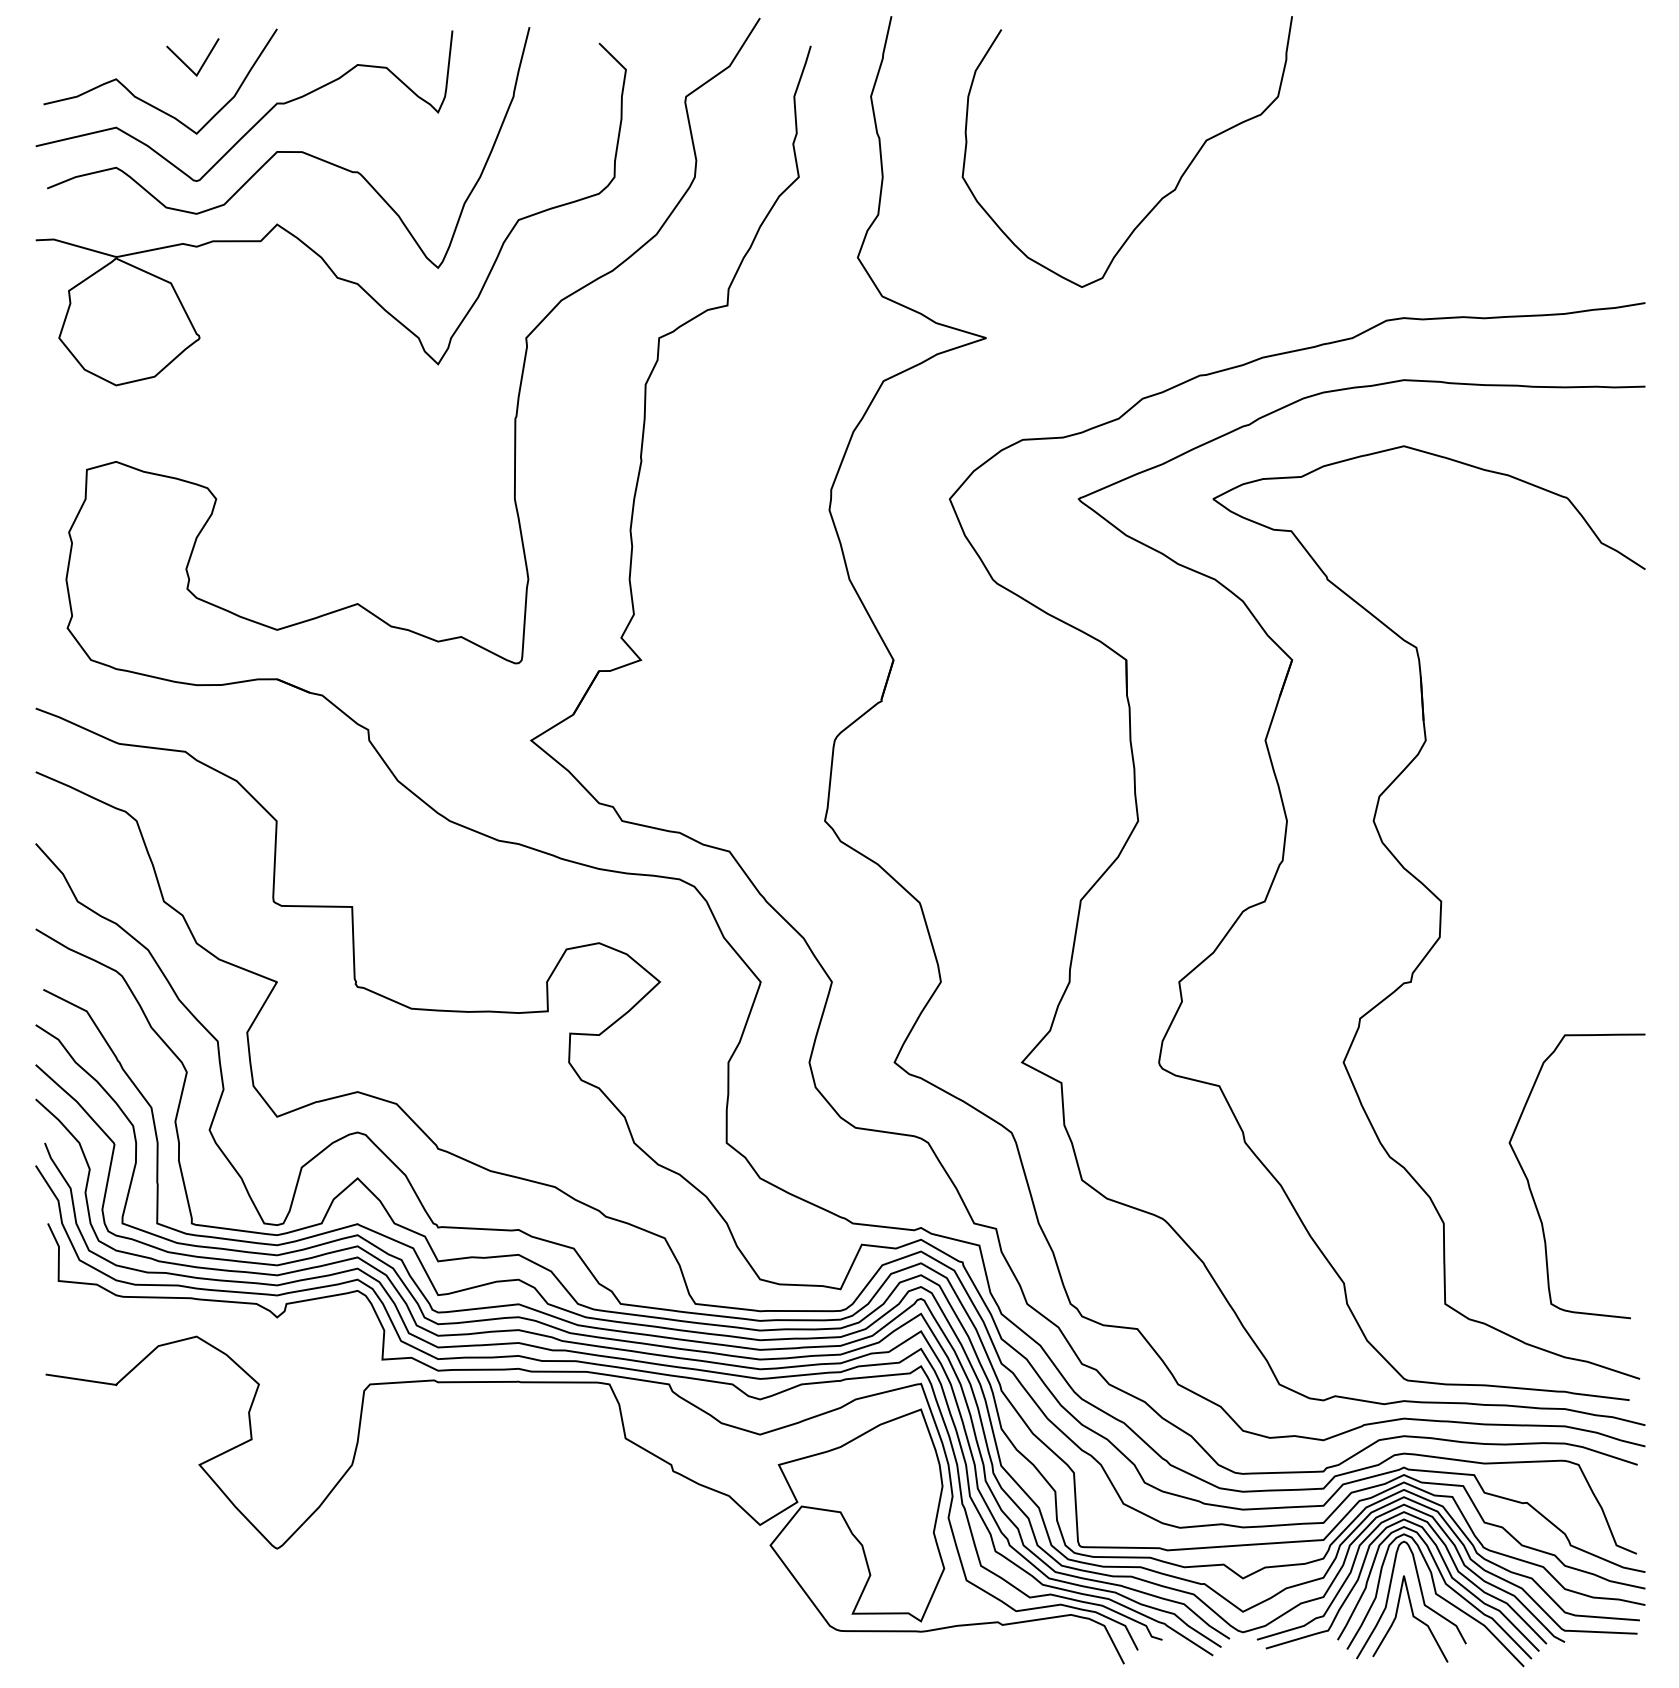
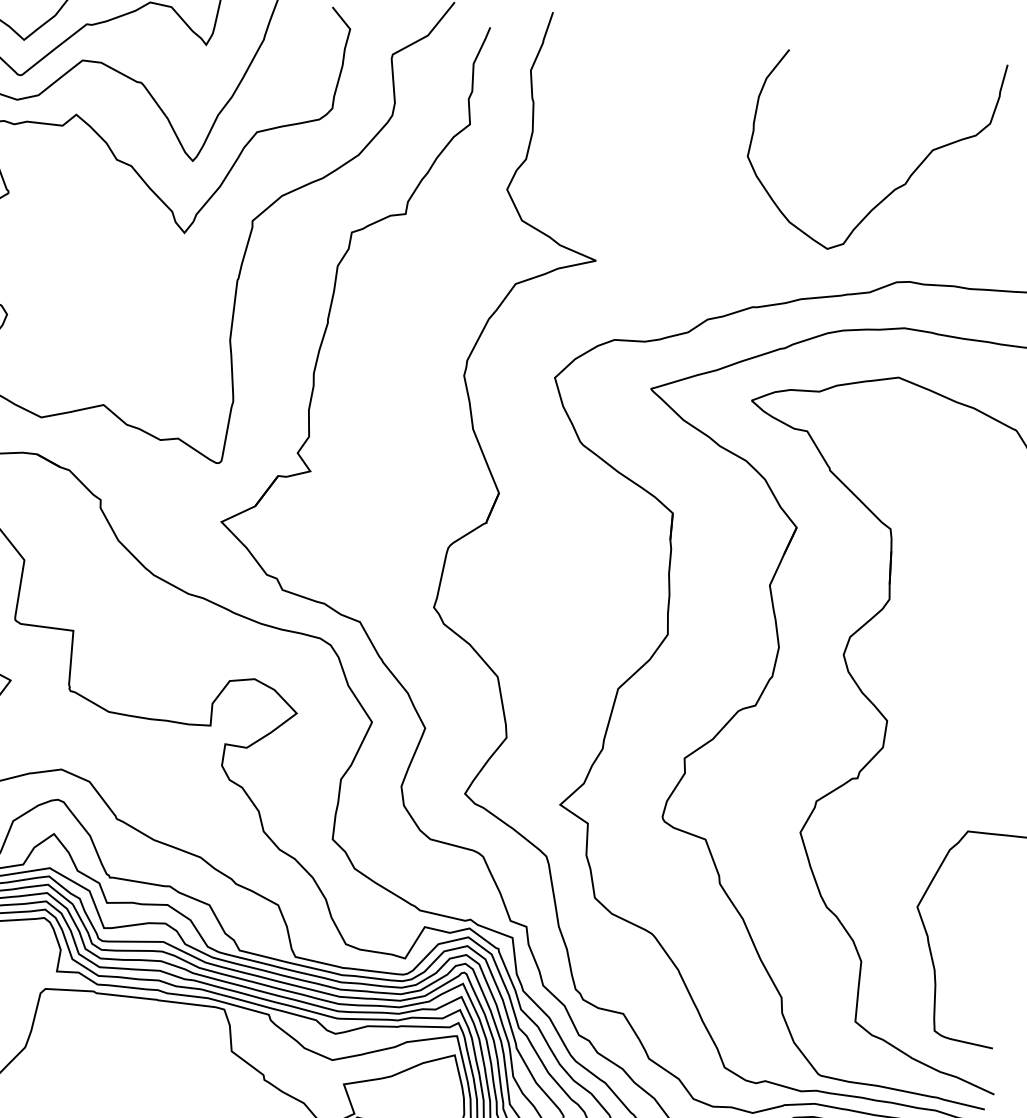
curve: (1161, 197) -> (894, 188), moved

